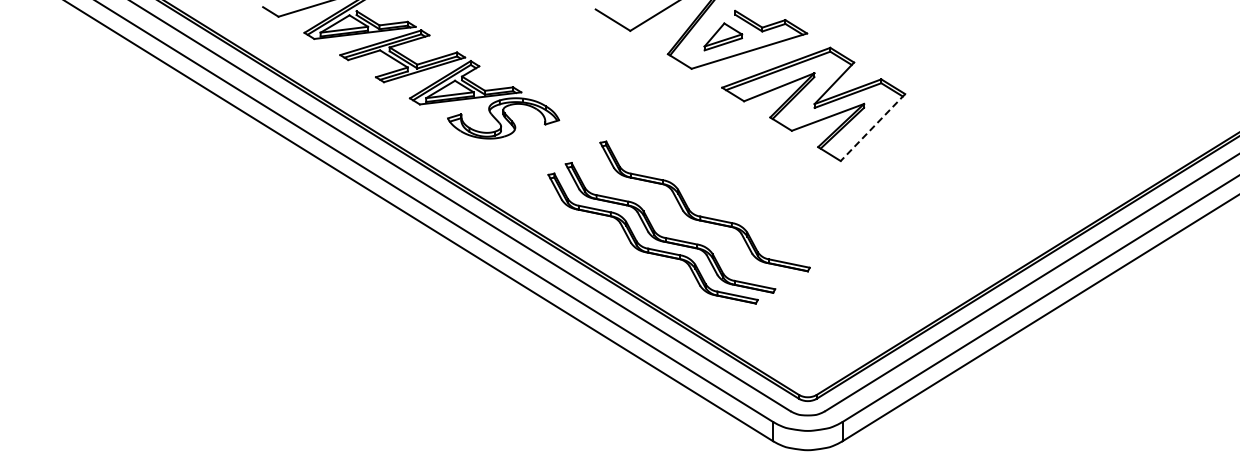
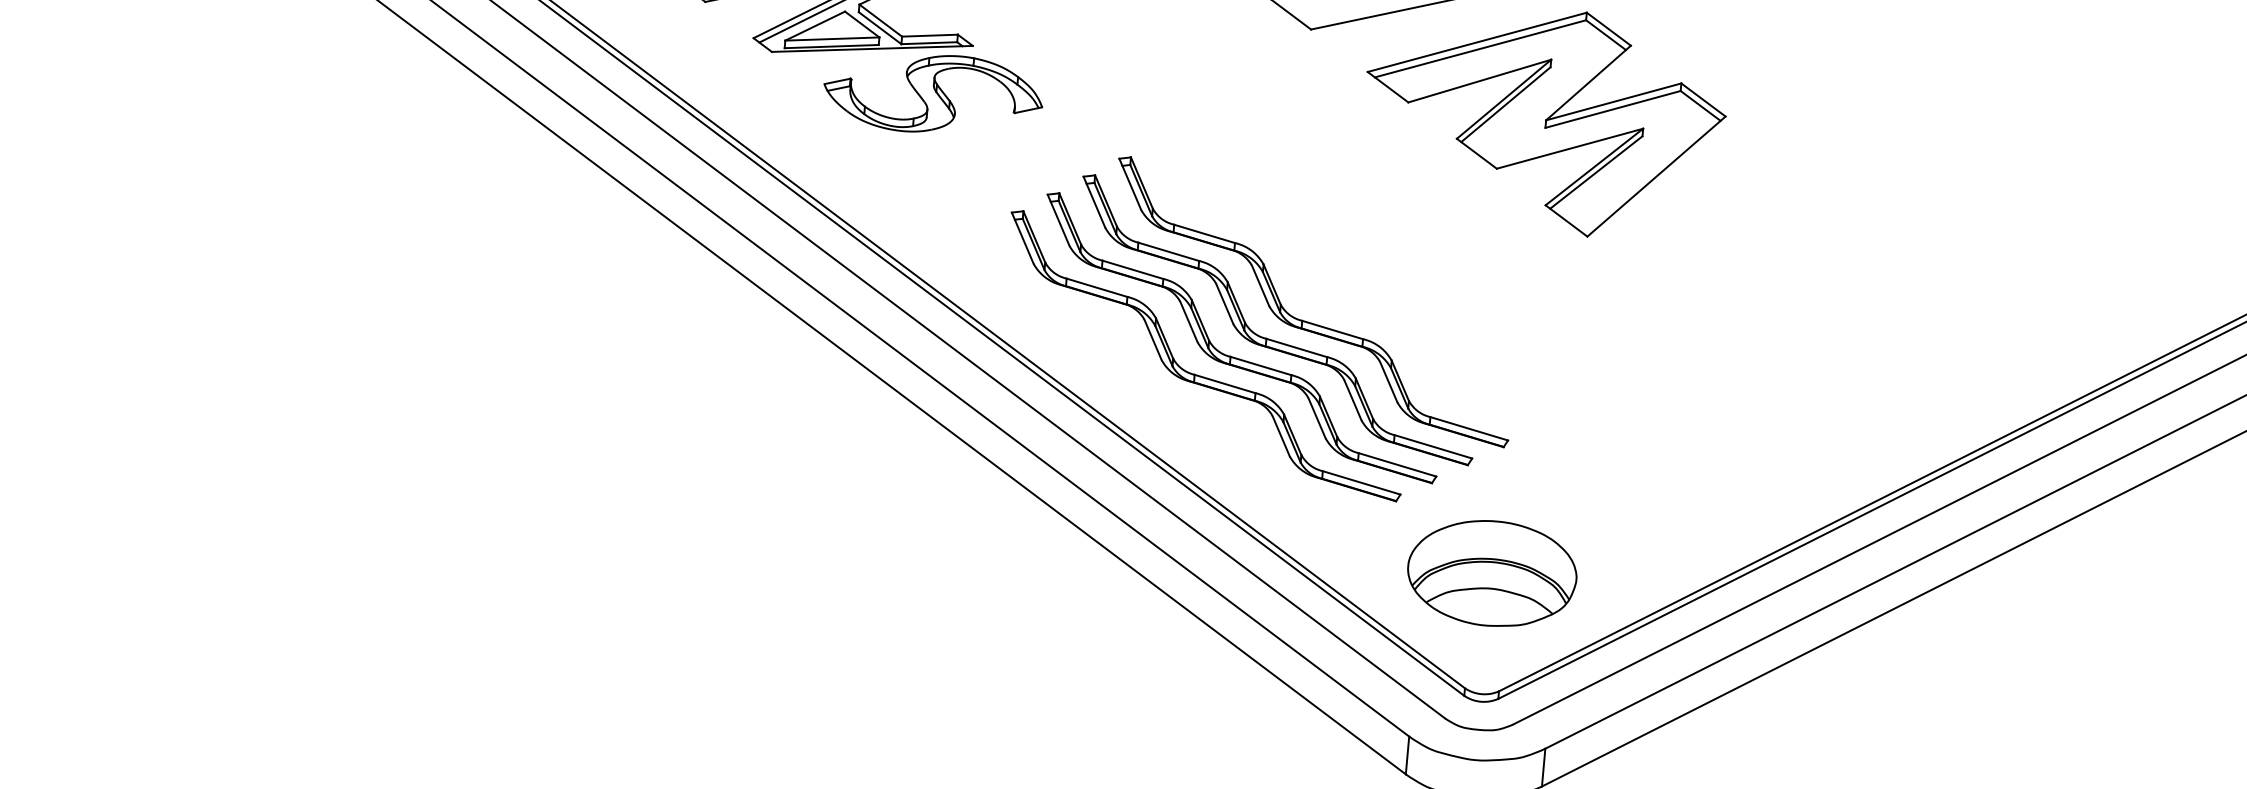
line: (872, 127) -> (1655, 176), dashed -> solid
part: (685, 226) -> (1271, 337), added
part: (807, 335) -> (1491, 572), added

